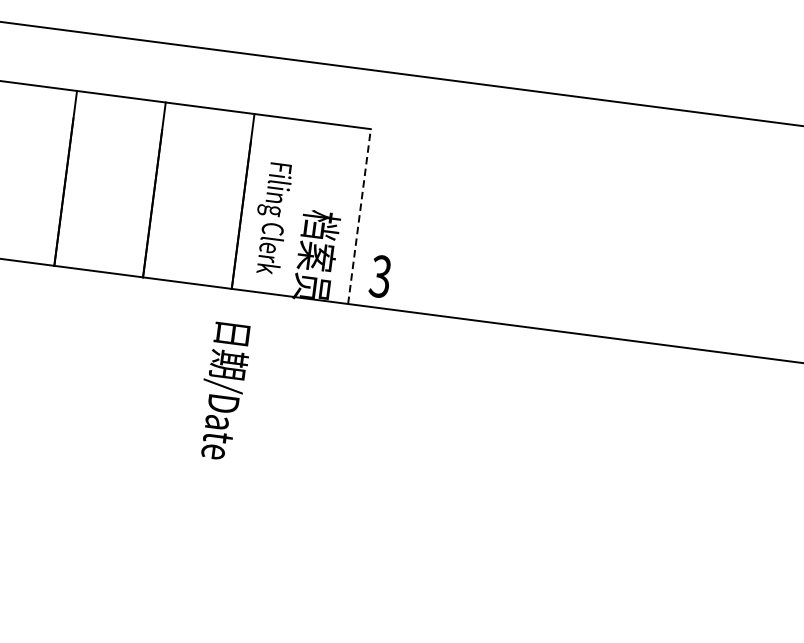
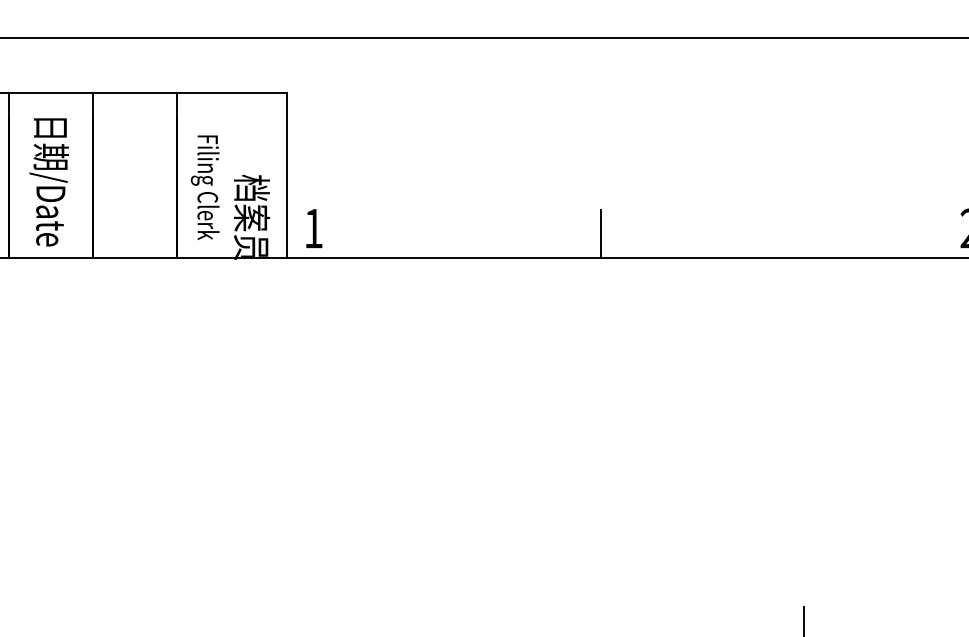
line: (359, 216) -> (286, 175), dashed -> solid
text: (380, 276) -> (313, 228), 3 -> 1
line: (684, 322) -> (601, 234), added
text: (222, 391) -> (48, 182), moved

